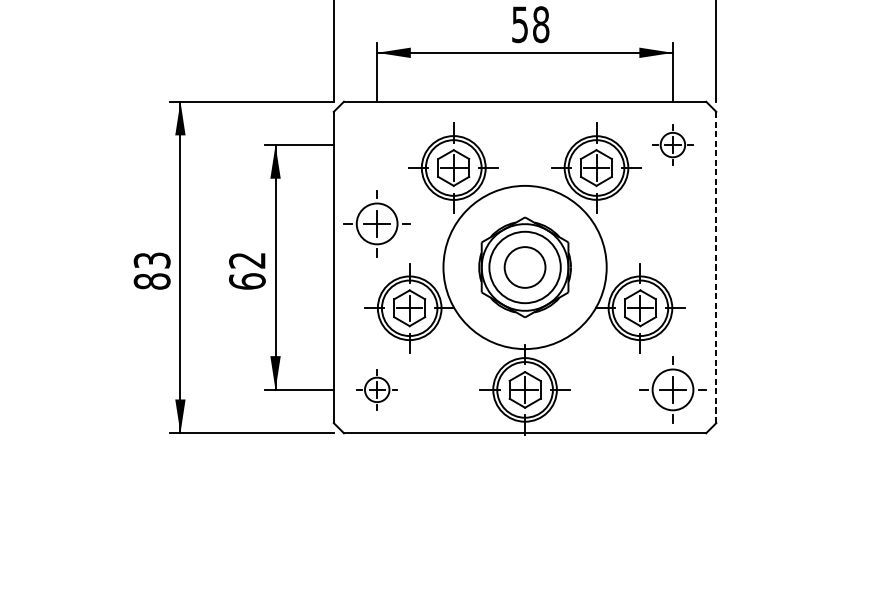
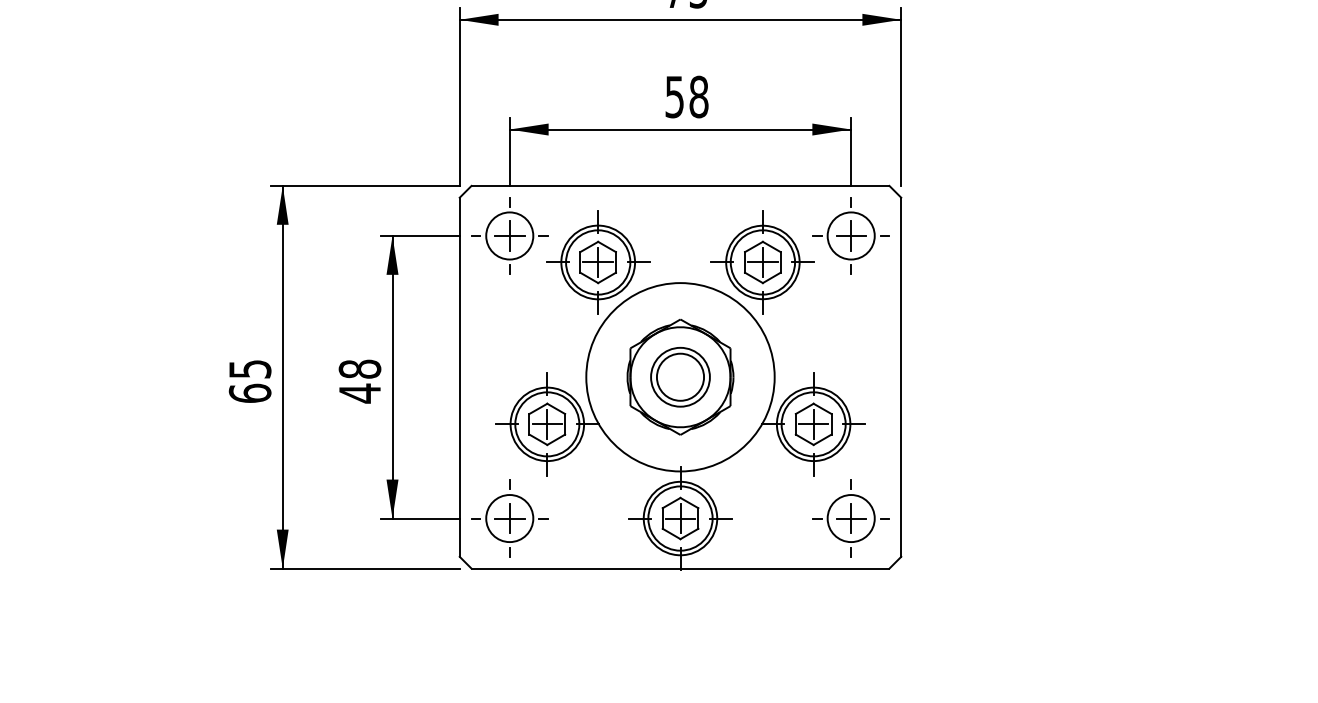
part: (672, 144) -> (850, 235), size x1.67
part: (376, 223) -> (509, 235), moved
circle: (525, 266) -> (680, 376), size x0.71
line: (716, 267) -> (901, 377), dashed -> solid
text: (151, 271) -> (249, 381), 83 -> 65
text: (246, 271) -> (359, 381), 62 -> 48
part: (376, 389) -> (509, 518), size x1.67

